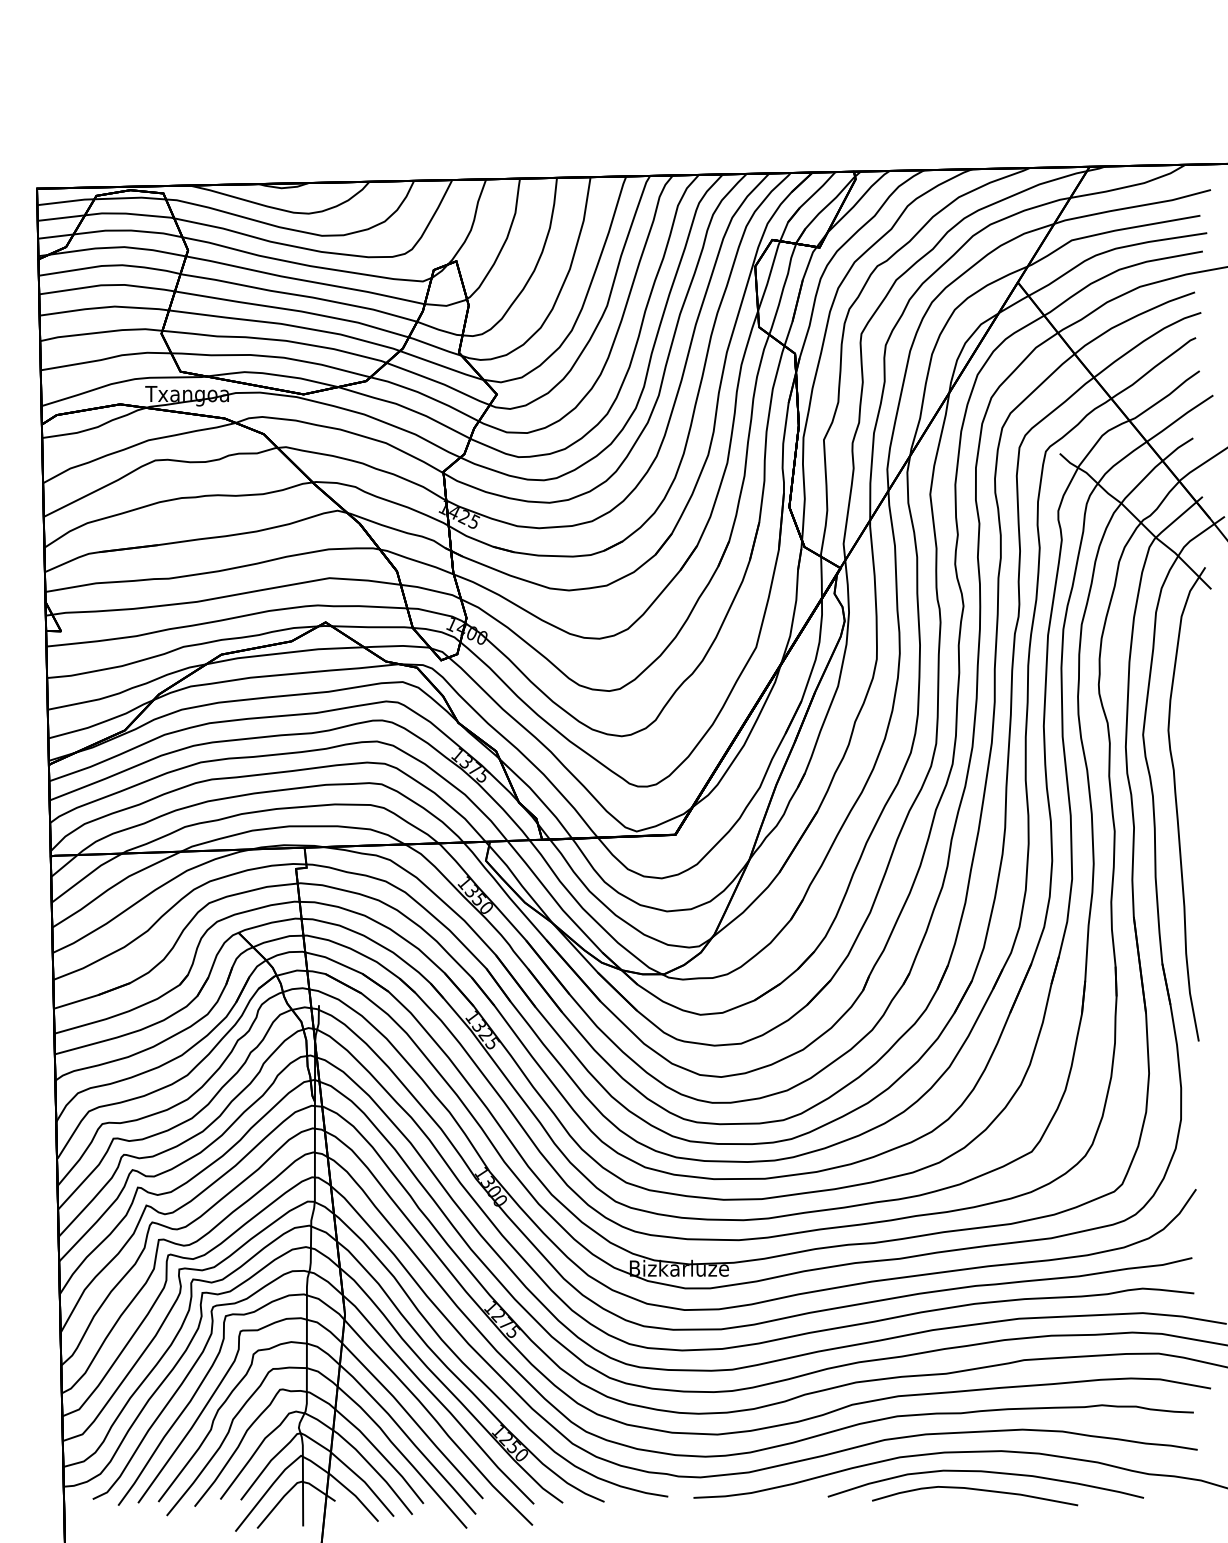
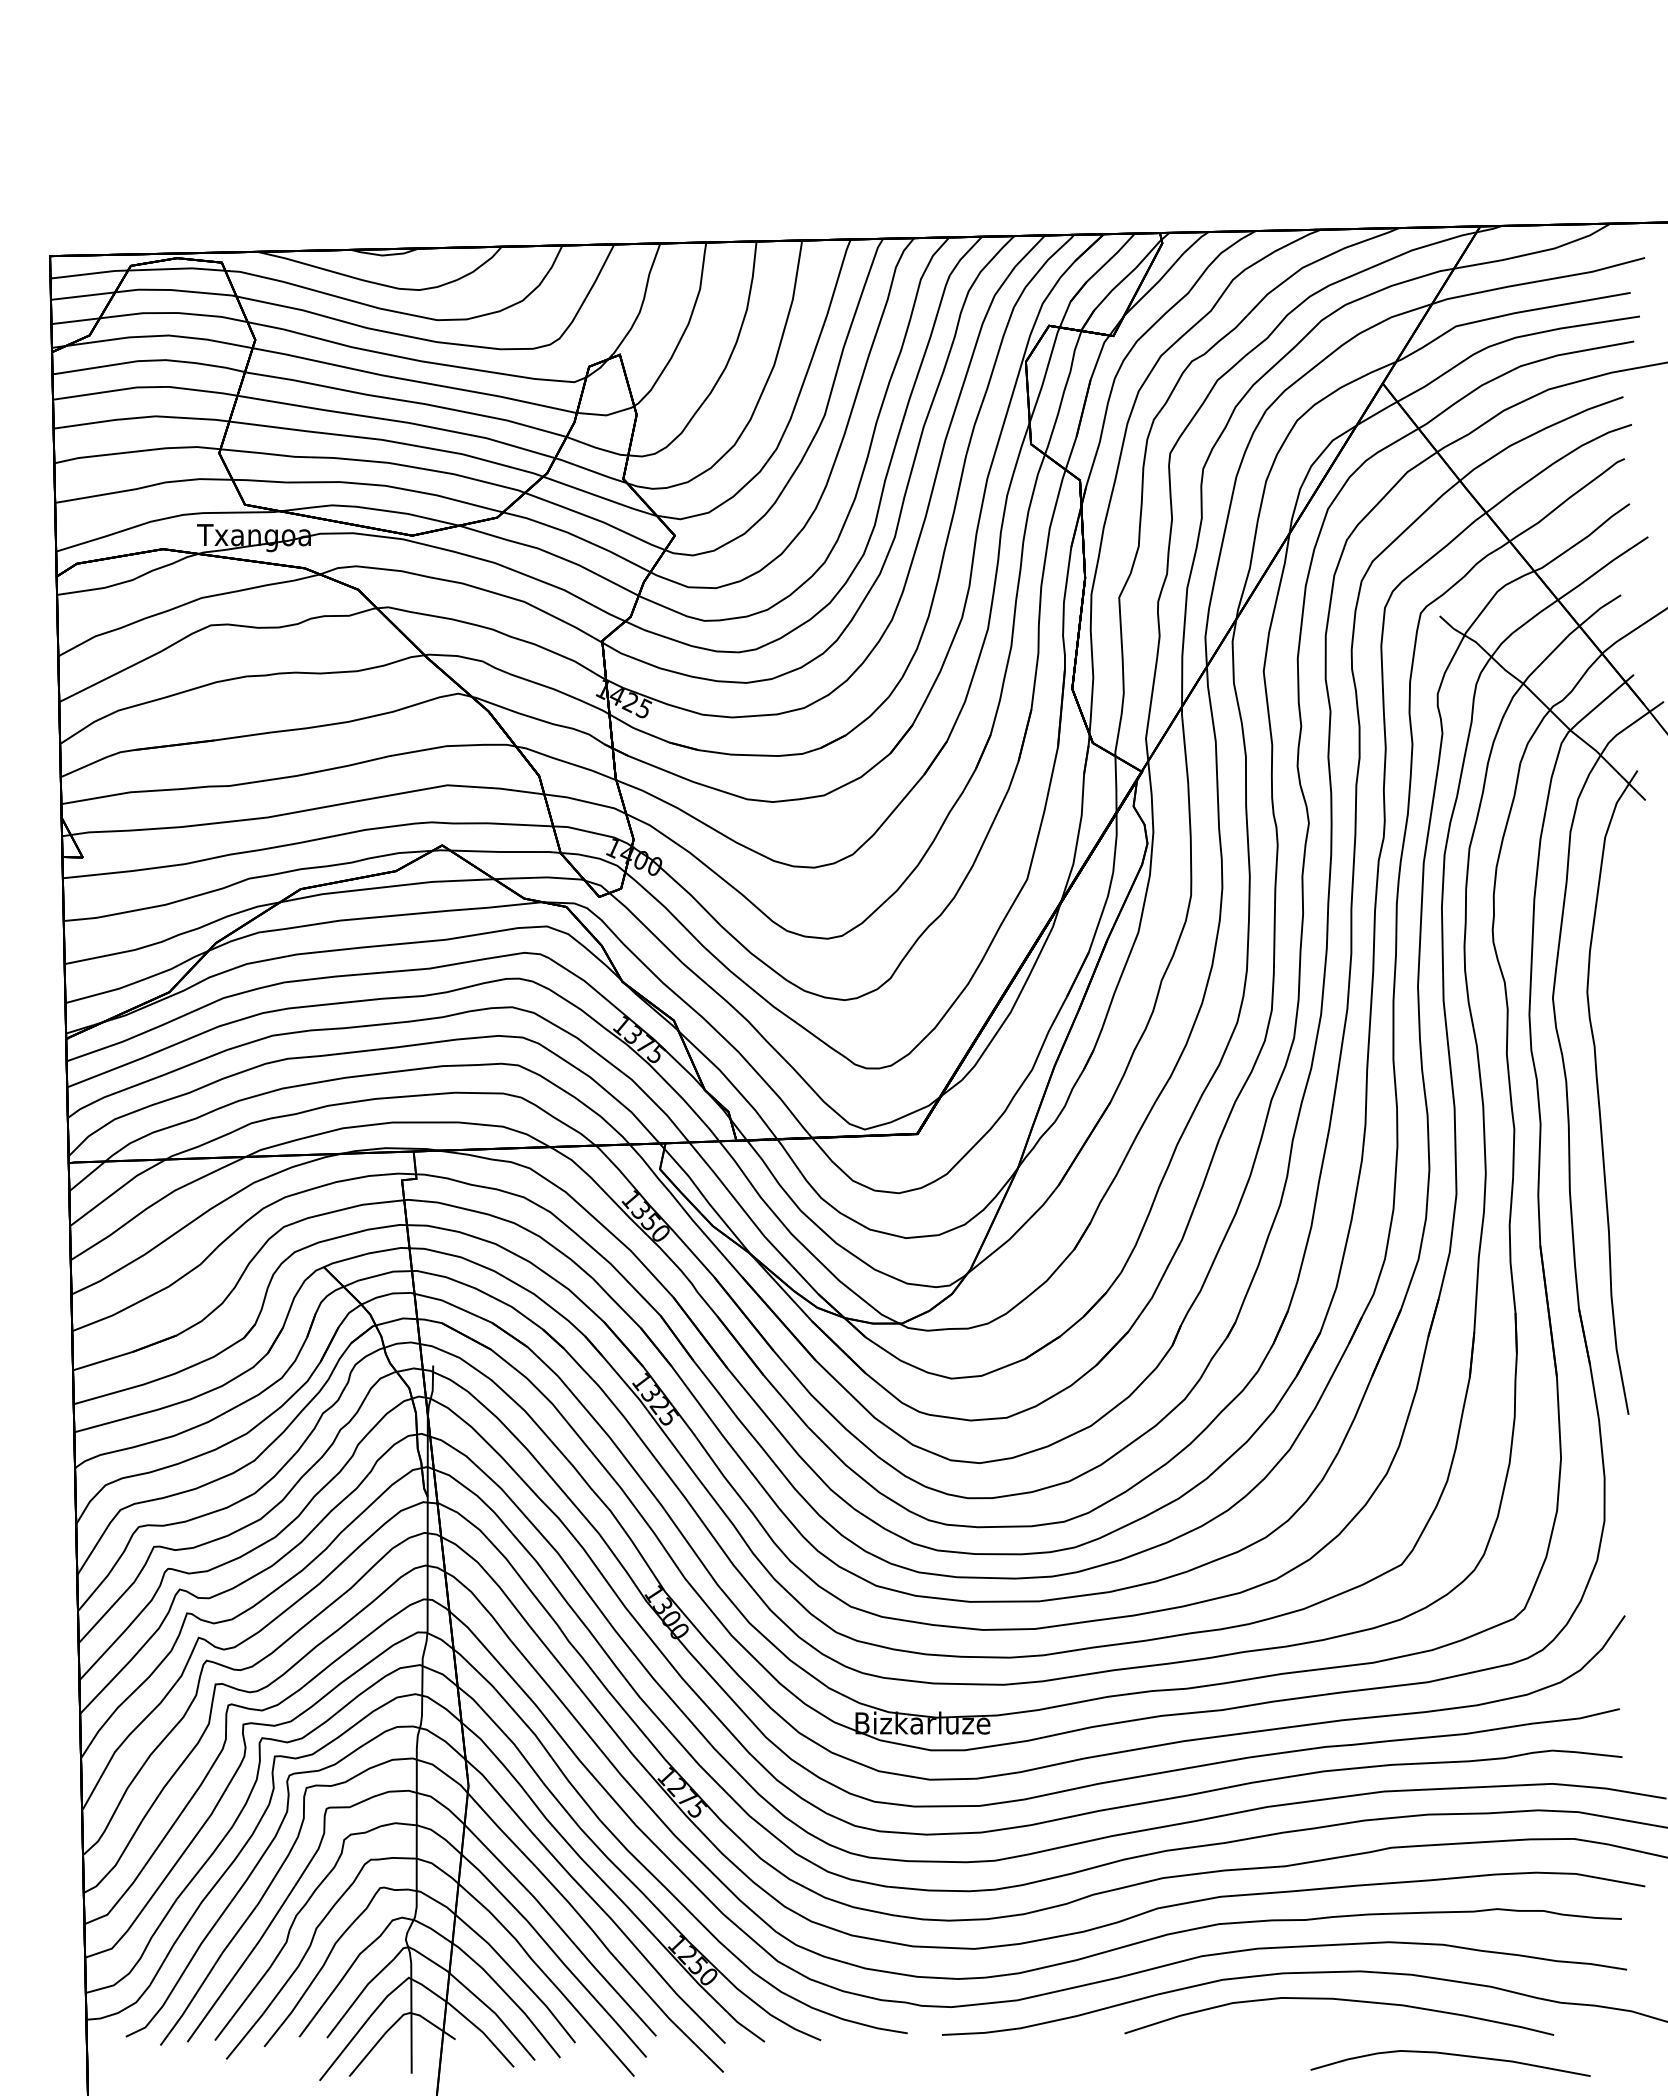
curve: (975, 1490) -> (1450, 2055), moved

